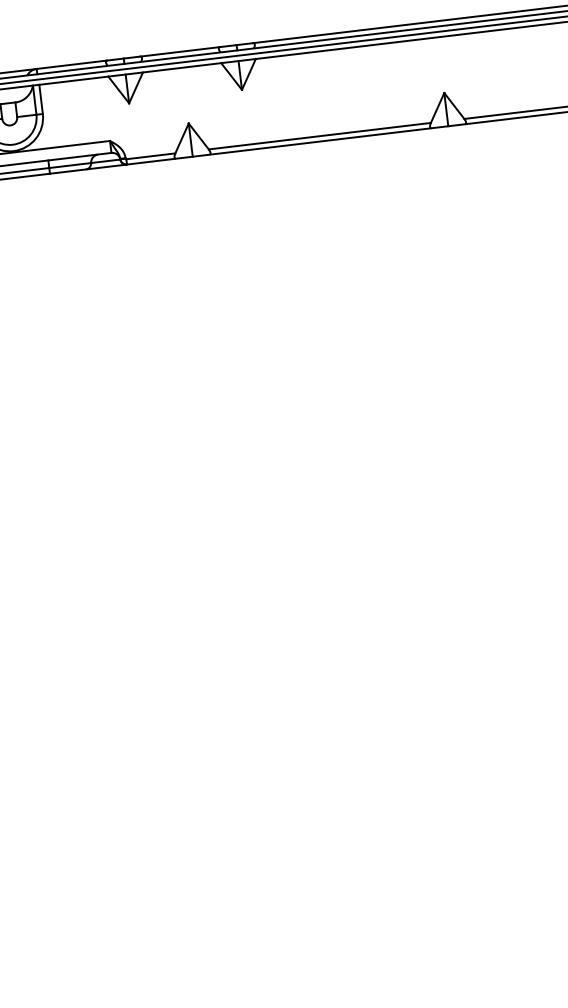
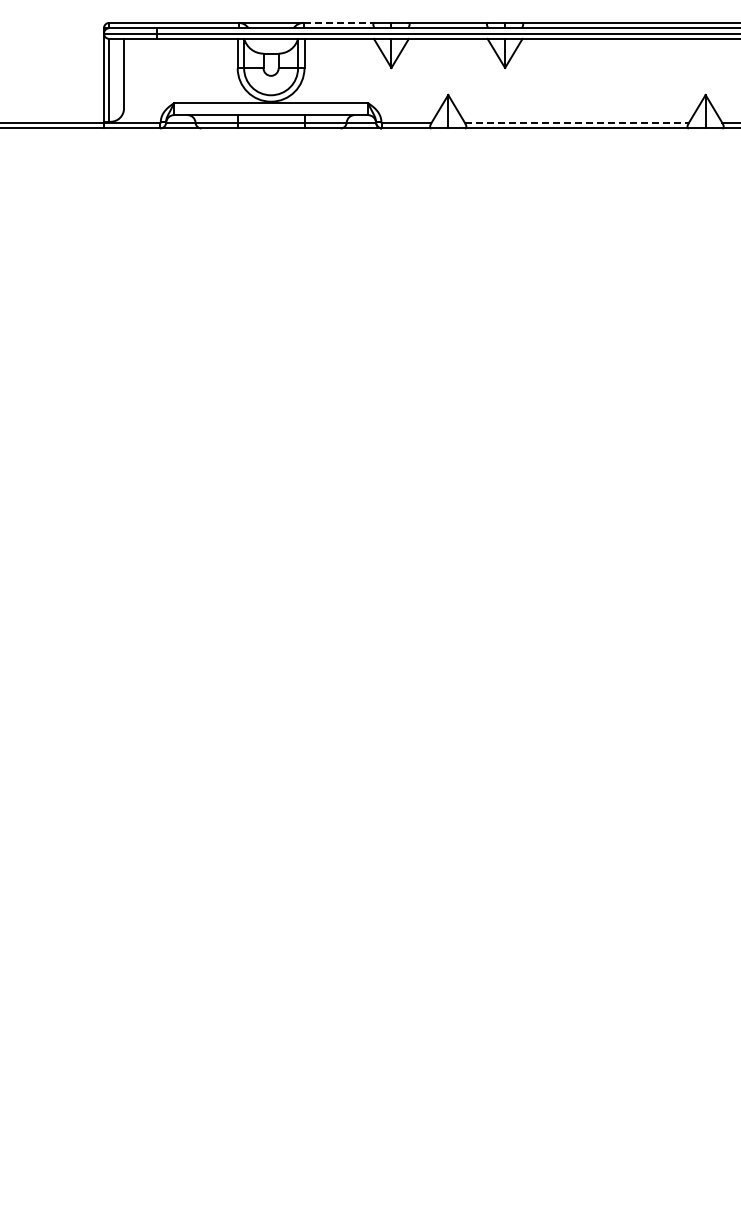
line: (72, 64) -> (339, 22), solid -> dashed
line: (319, 136) -> (576, 123), solid -> dashed

